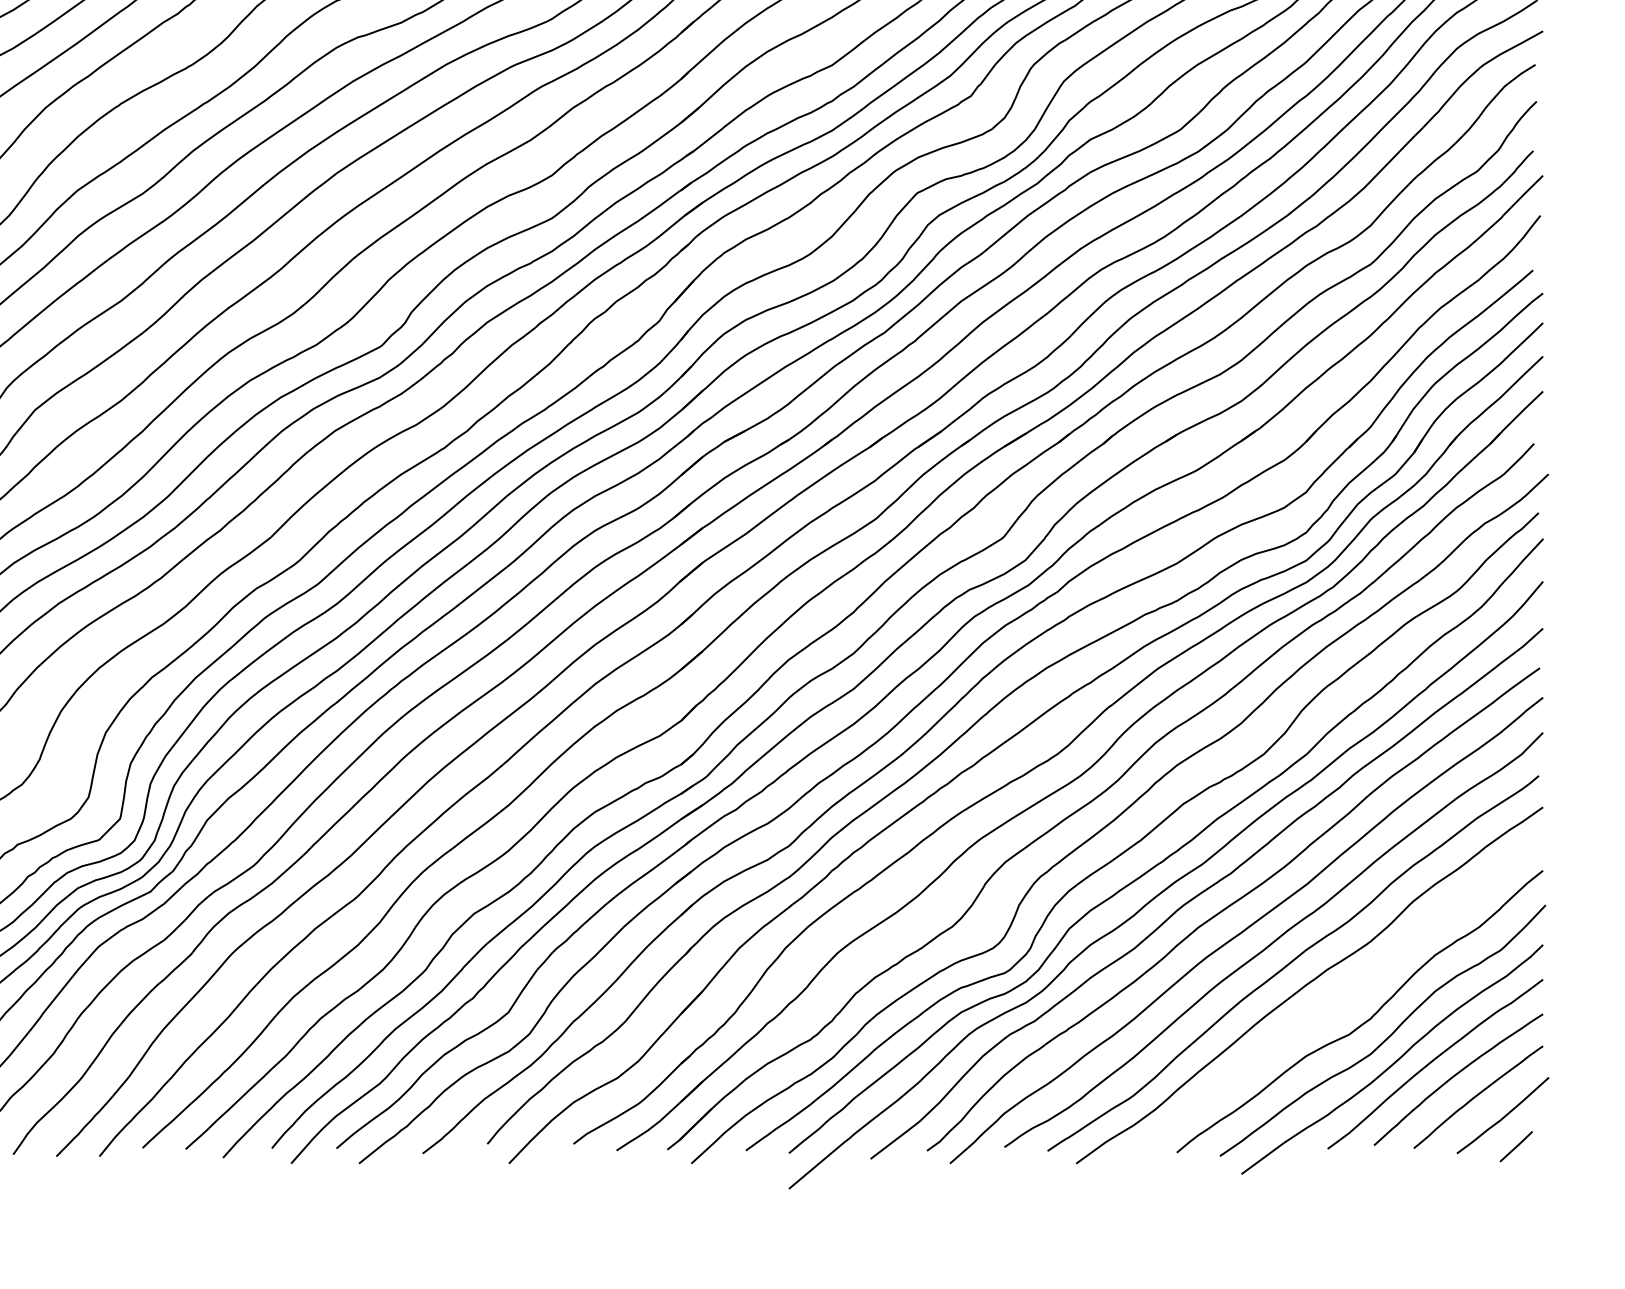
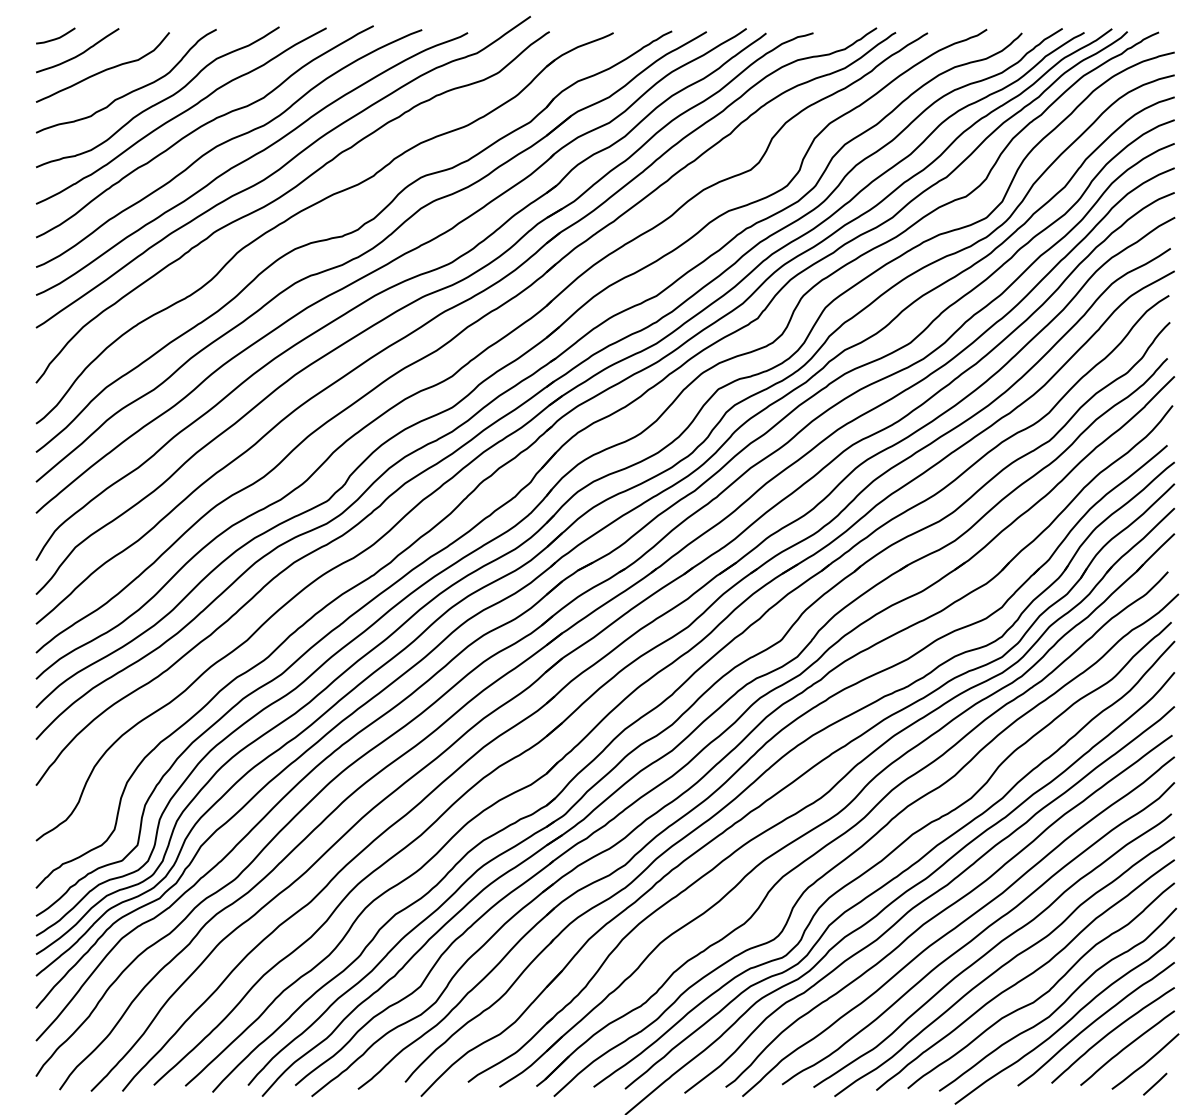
curve: (1339, 997) -> (1026, 975), added

